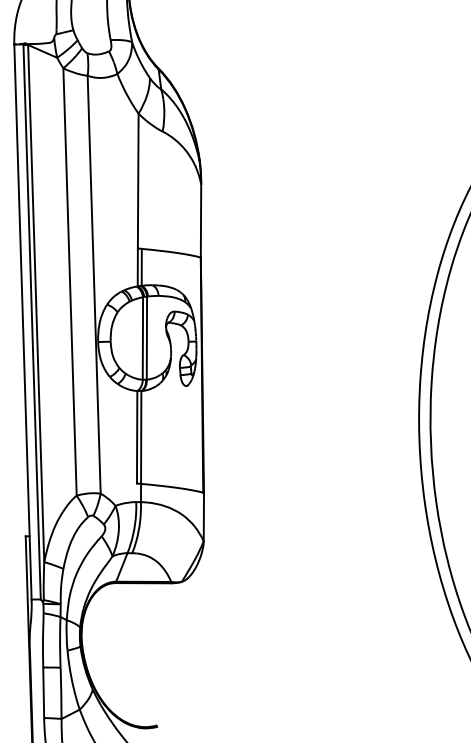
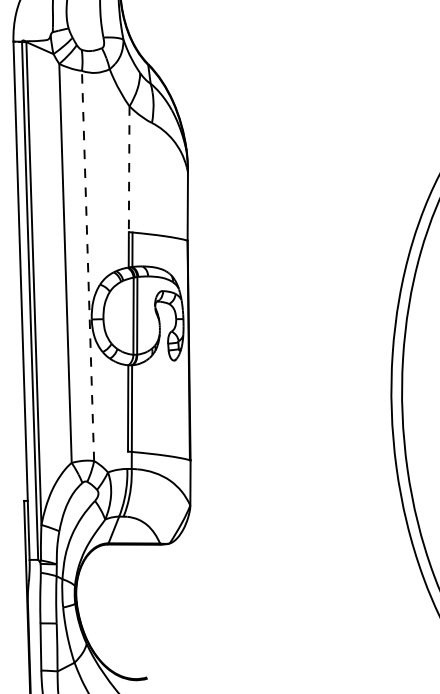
line: (138, 181) -> (129, 169), solid -> dashed
line: (94, 284) -> (88, 265), solid -> dashed

